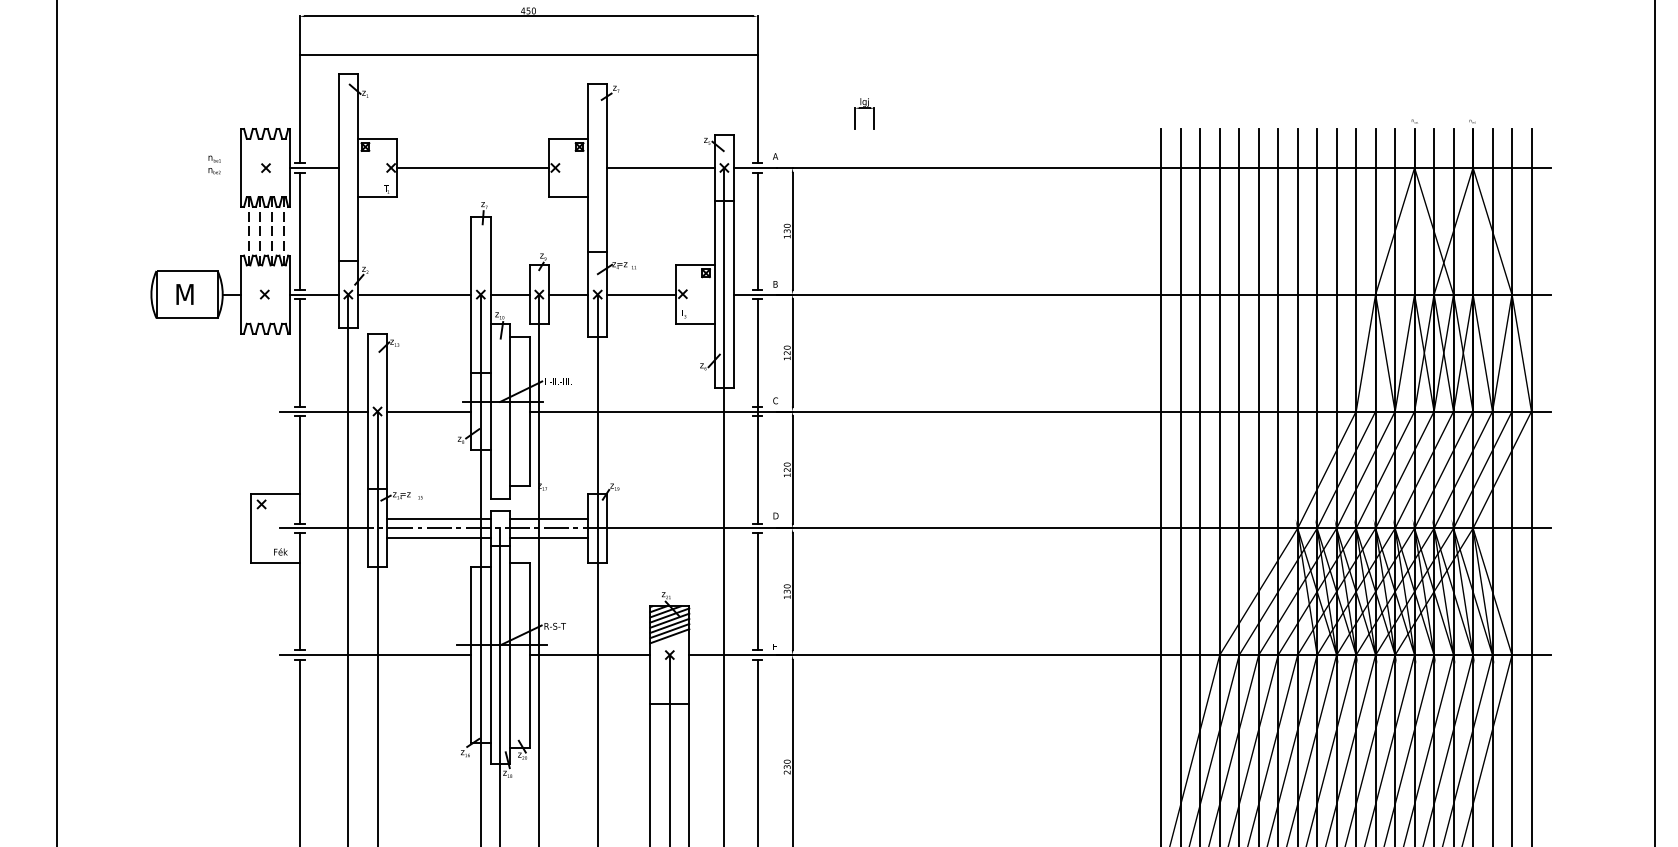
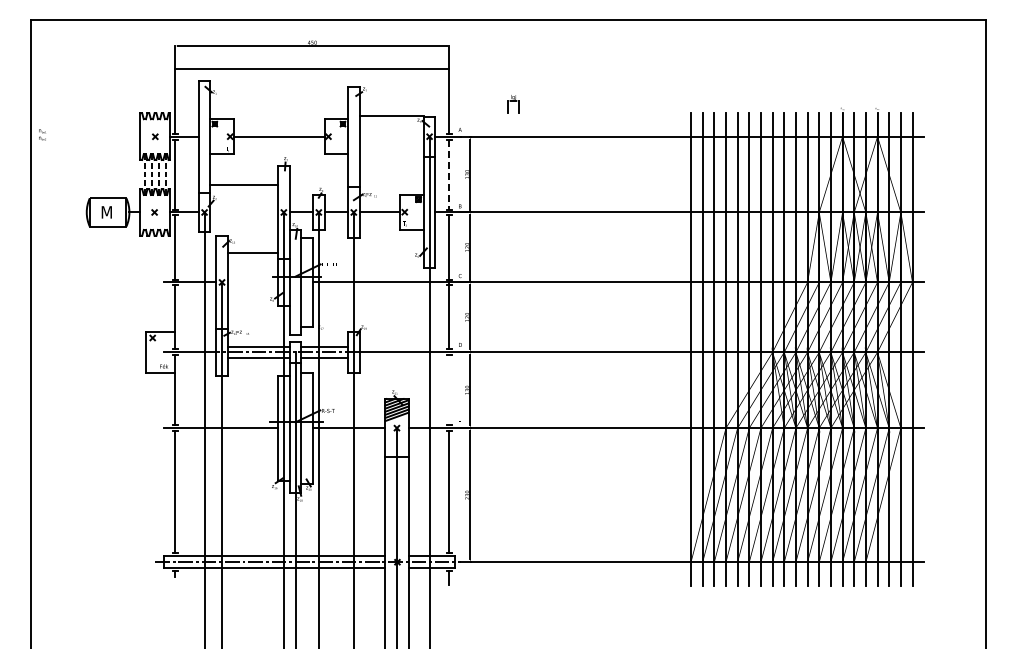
text: (214, 164) -> (42, 134), moved
line: (660, 167) -> (391, 115), moved
line: (757, 231) -> (449, 174), solid -> dashed
line: (415, 294) -> (244, 185), moved
line: (428, 411) -> (252, 253), moved
line: (757, 592) -> (449, 390), removed

